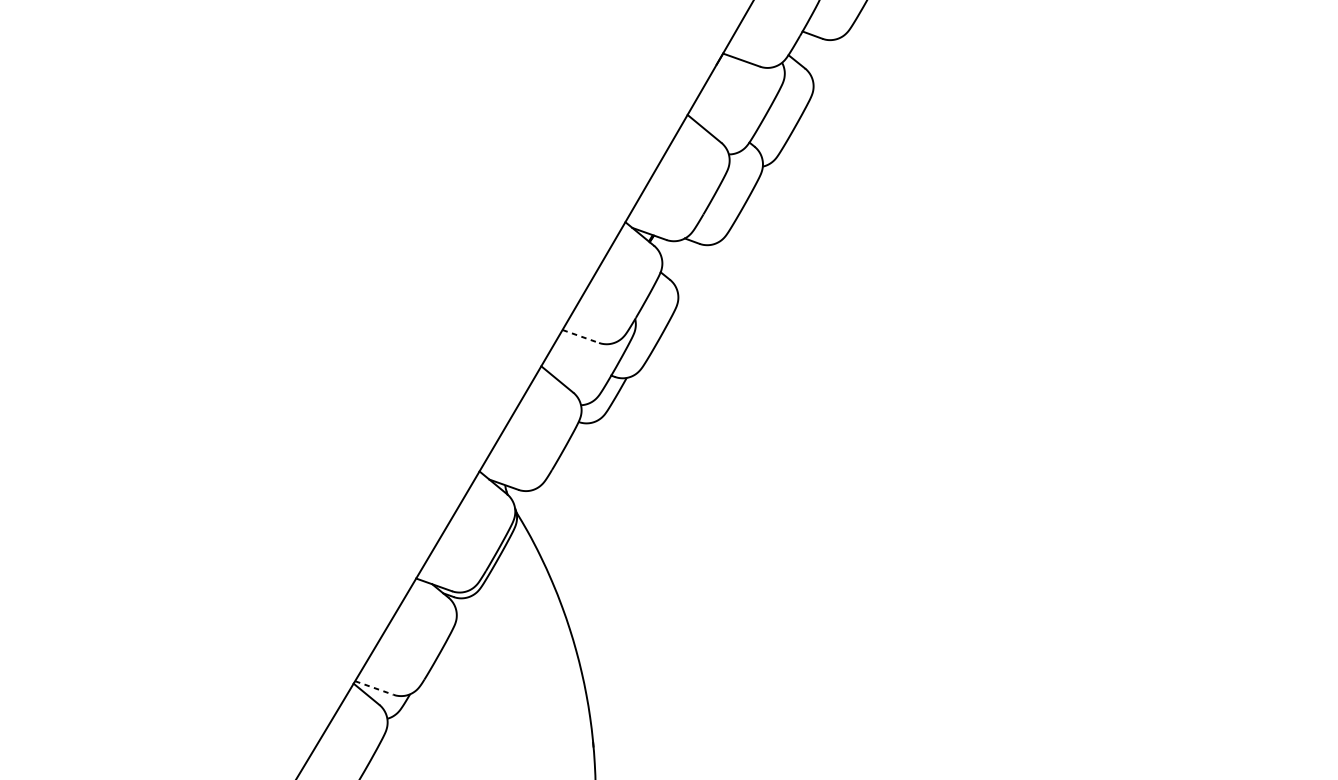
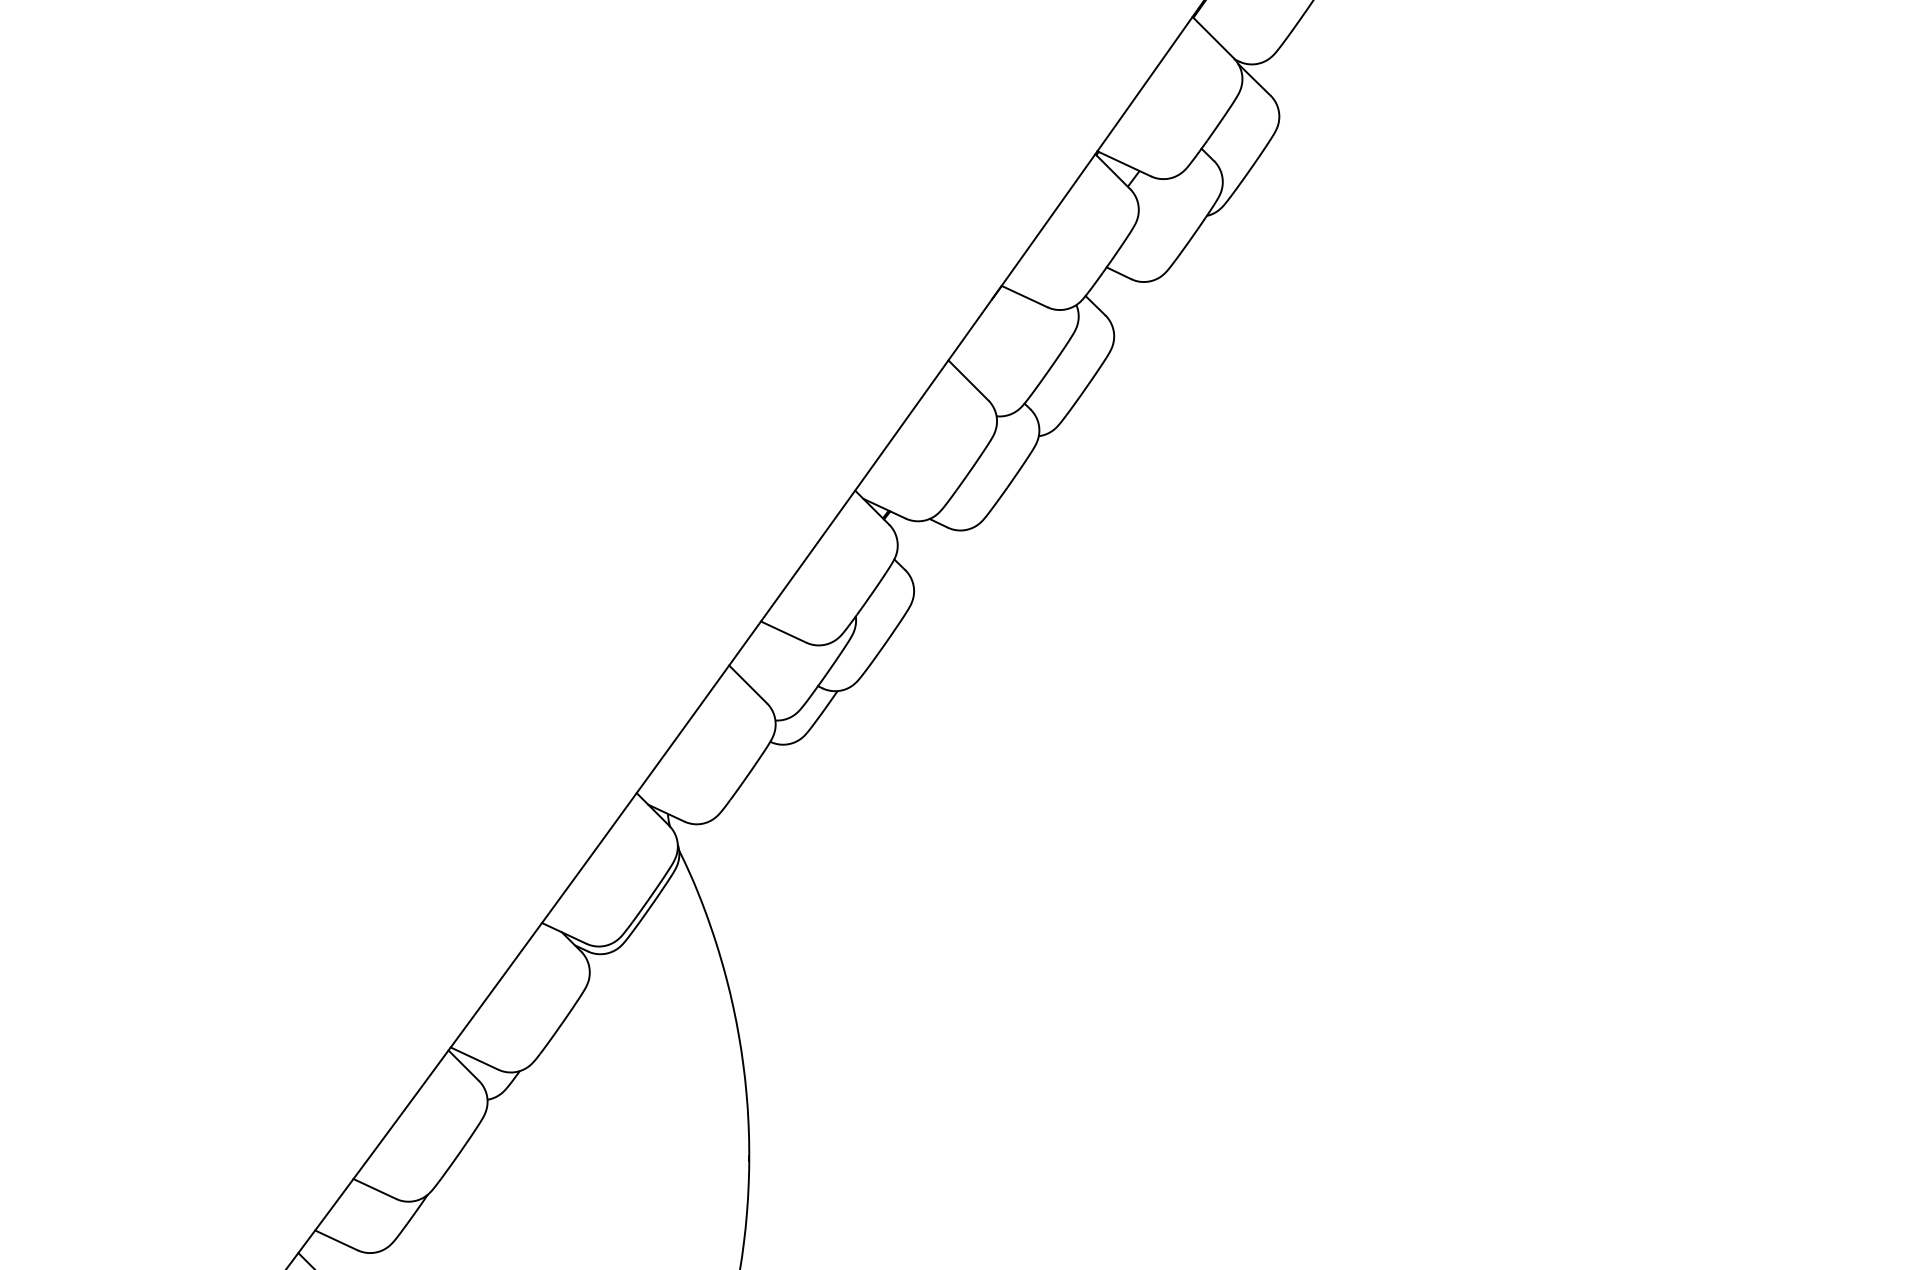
line: (581, 336) -> (784, 632), dashed -> solid
line: (375, 687) -> (475, 1058), dashed -> solid

